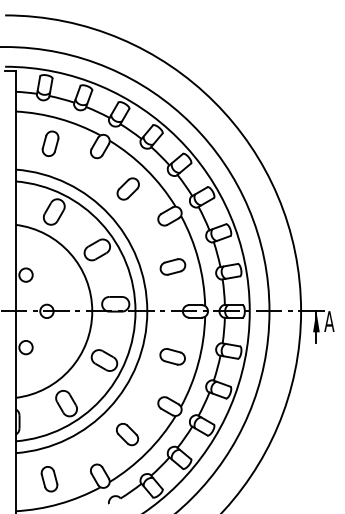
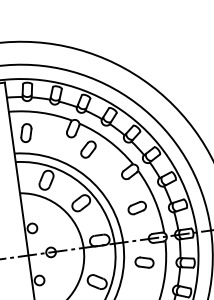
part: (50, 143) -> (26, 132), moved
part: (127, 188) -> (87, 149), moved
part: (172, 356) -> (144, 262), moved

